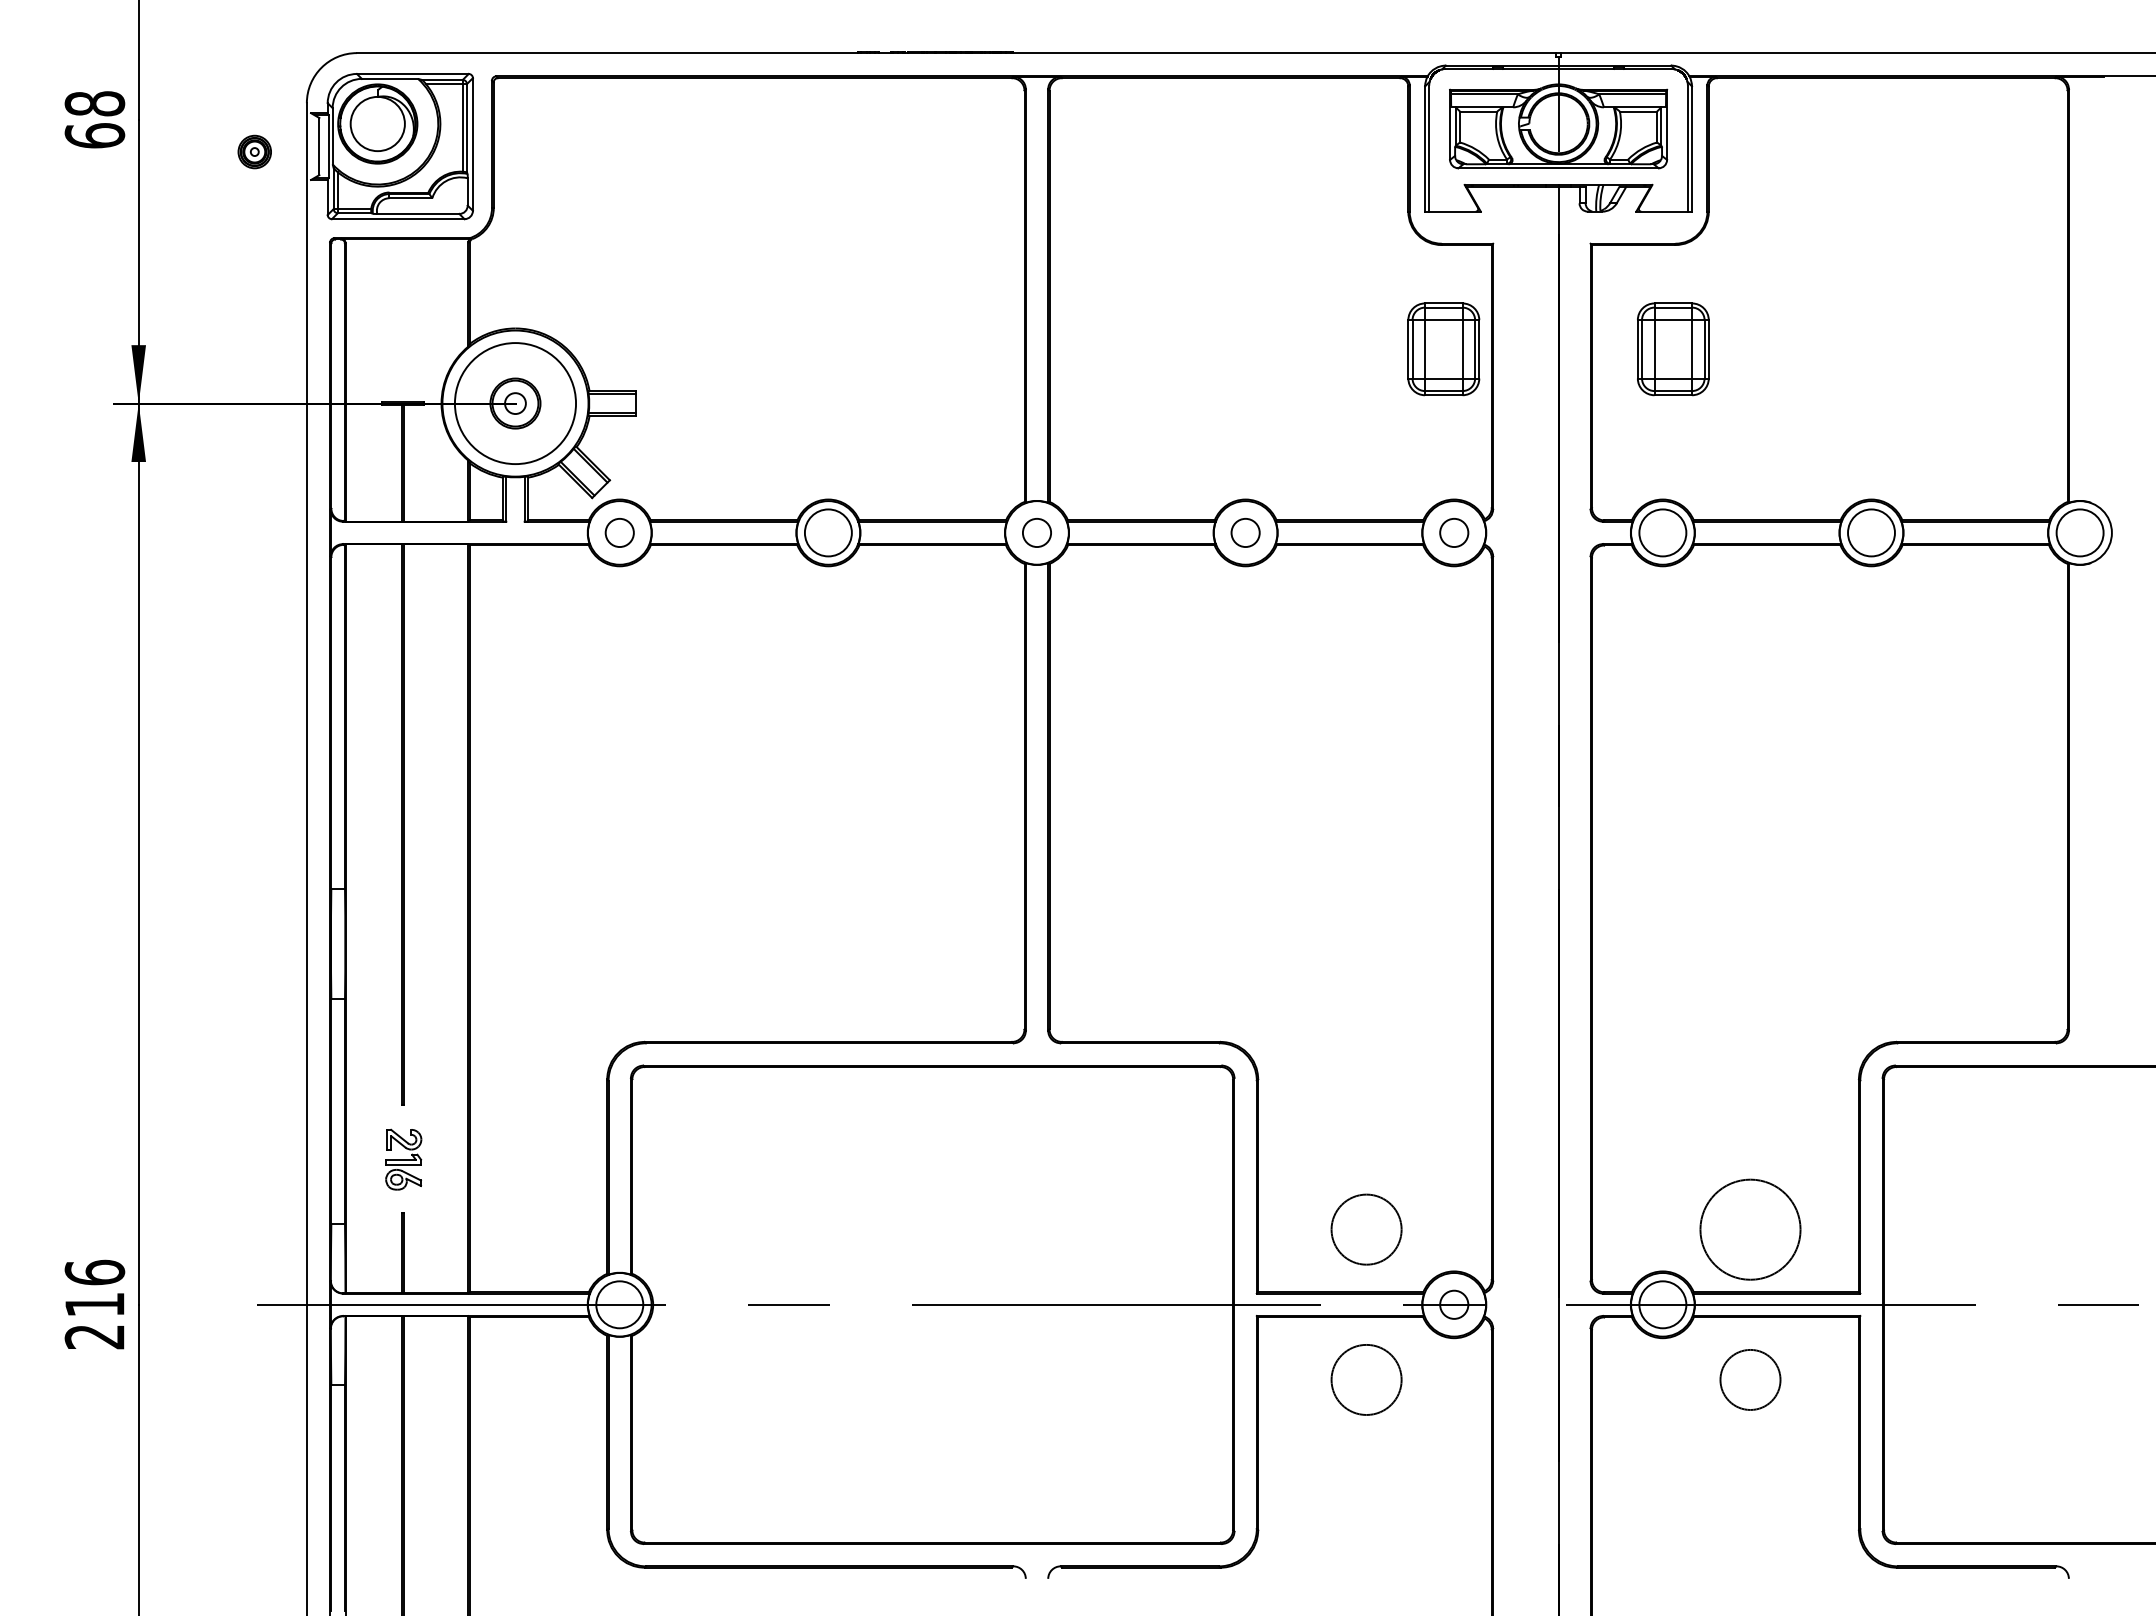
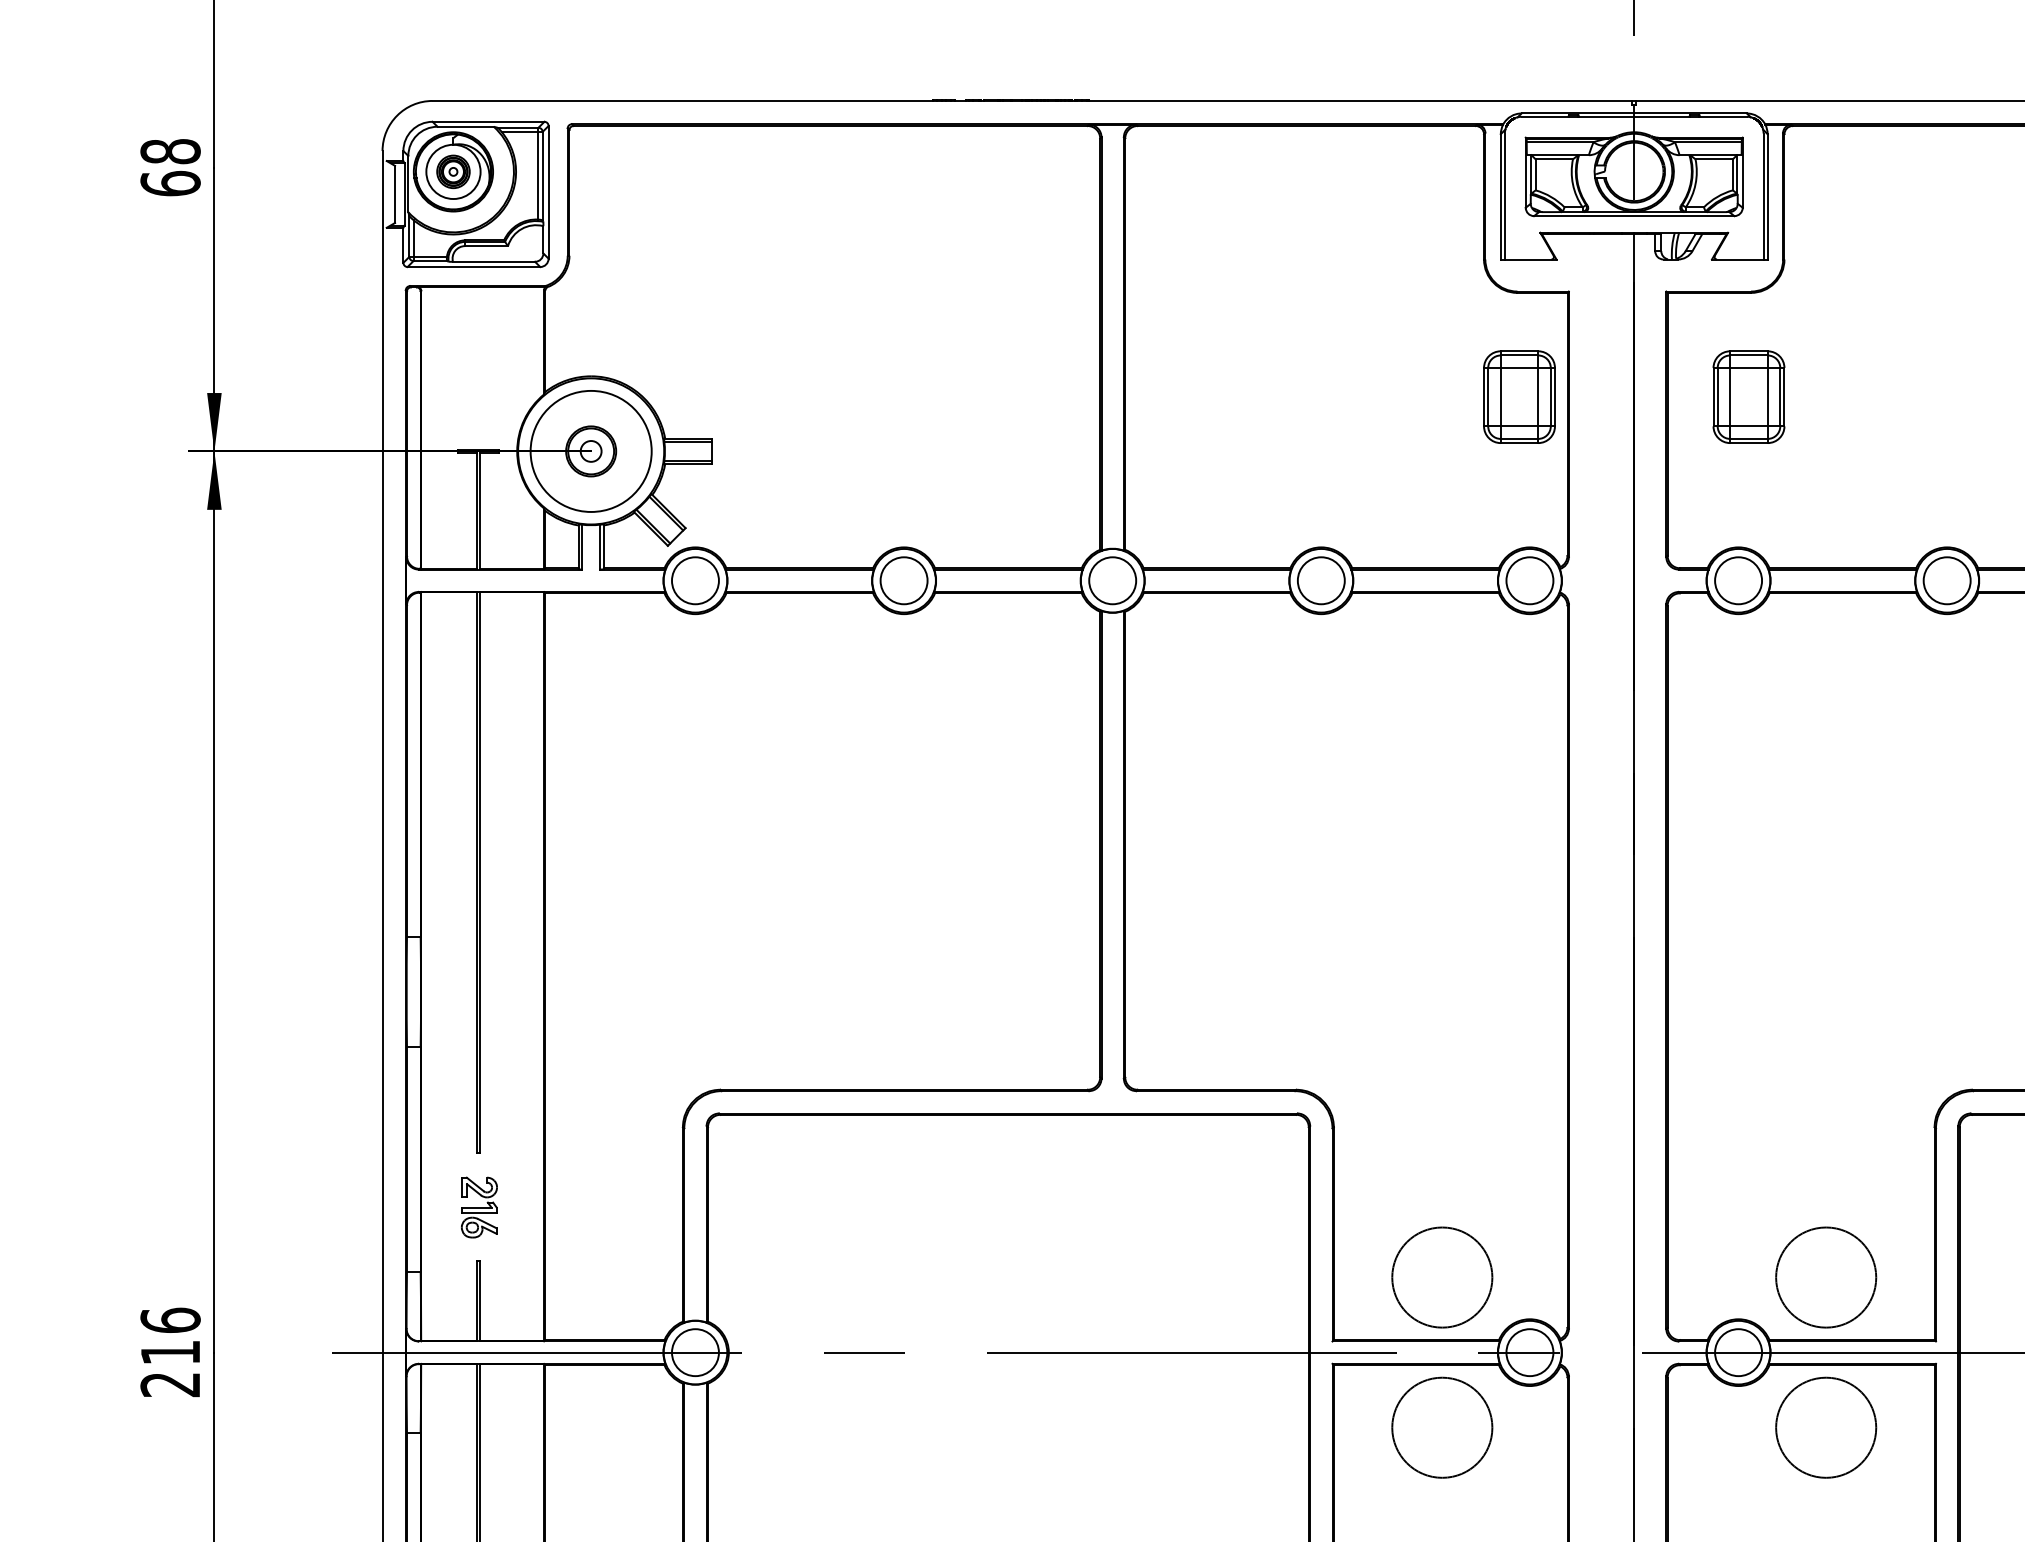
part: (254, 151) -> (453, 171), moved
circle: (619, 532) -> (695, 580), size x1.67
circle: (1036, 532) -> (1112, 580), size x1.67
circle: (1245, 532) -> (1321, 580), size x1.67
circle: (1453, 532) -> (1529, 580), size x1.67
circle: (1366, 1229) -> (1442, 1277), size x1.43
circle: (1453, 1304) -> (1529, 1352), size x1.67
circle: (1366, 1379) -> (1442, 1427), size x1.43
circle: (1750, 1379) -> (1826, 1427), size x1.67

